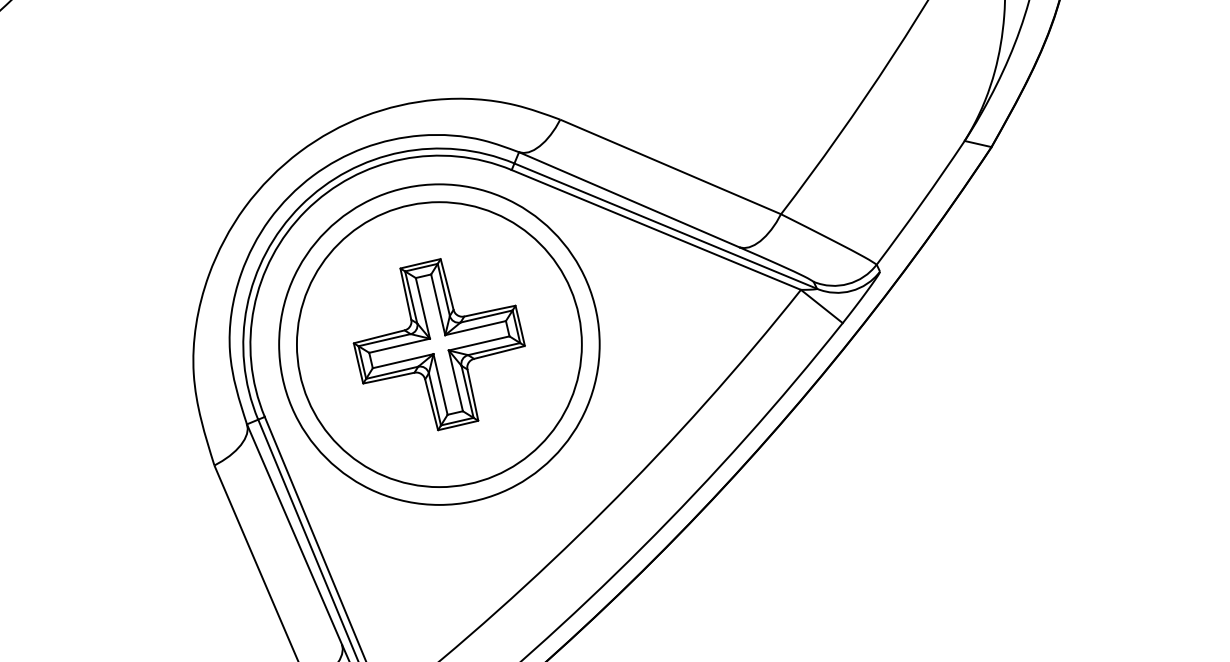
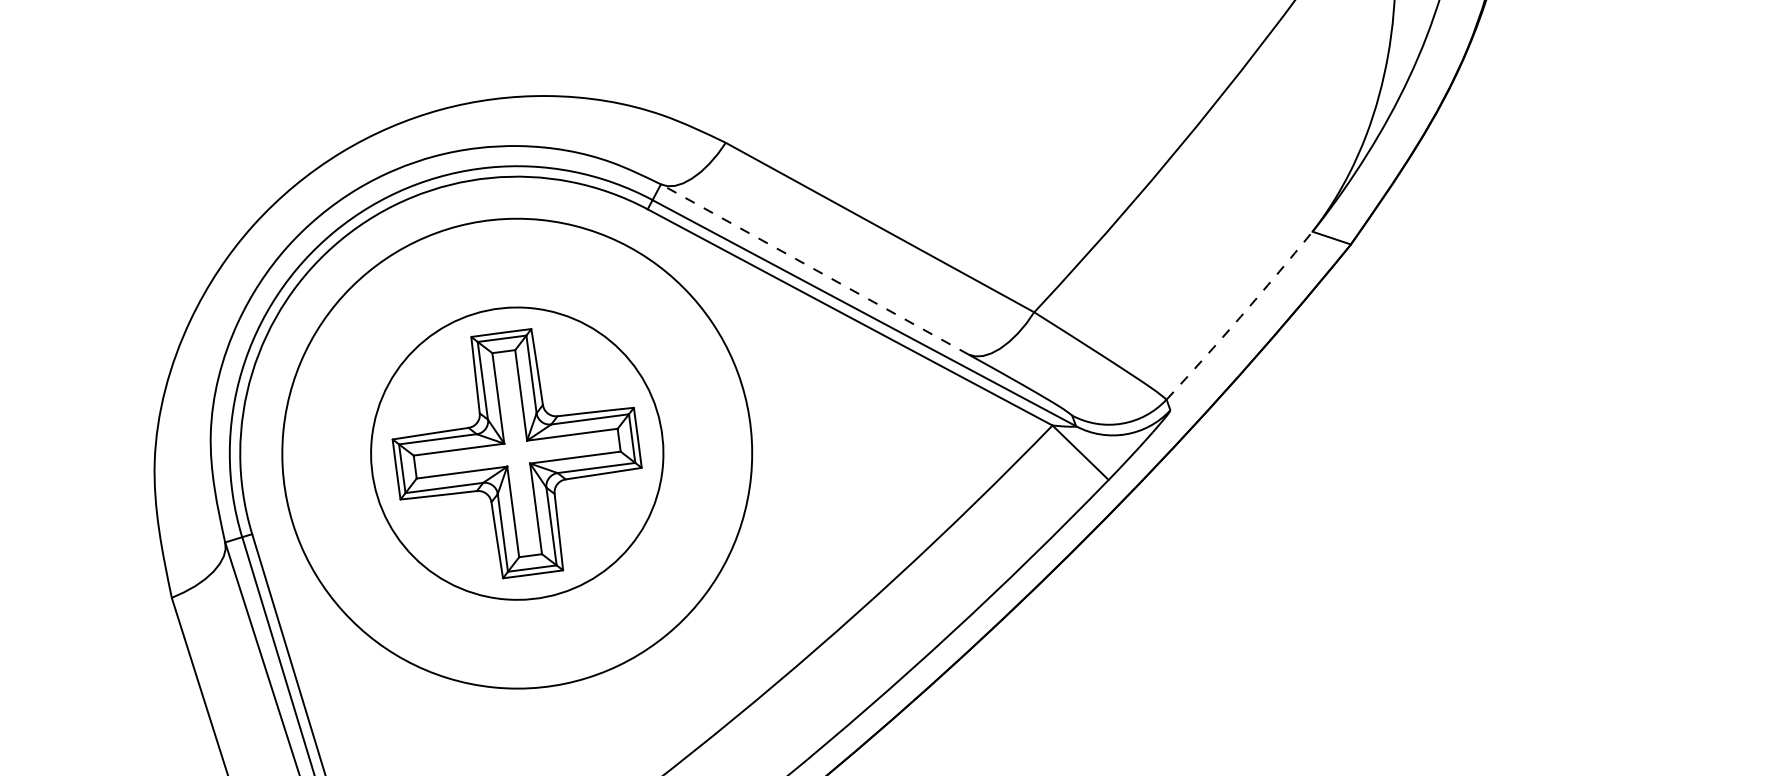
line: (629, 199) -> (815, 269), solid -> dashed
arc: (921, 203) -> (1240, 316), solid -> dashed
circle: (438, 344) -> (515, 453), size x0.7

